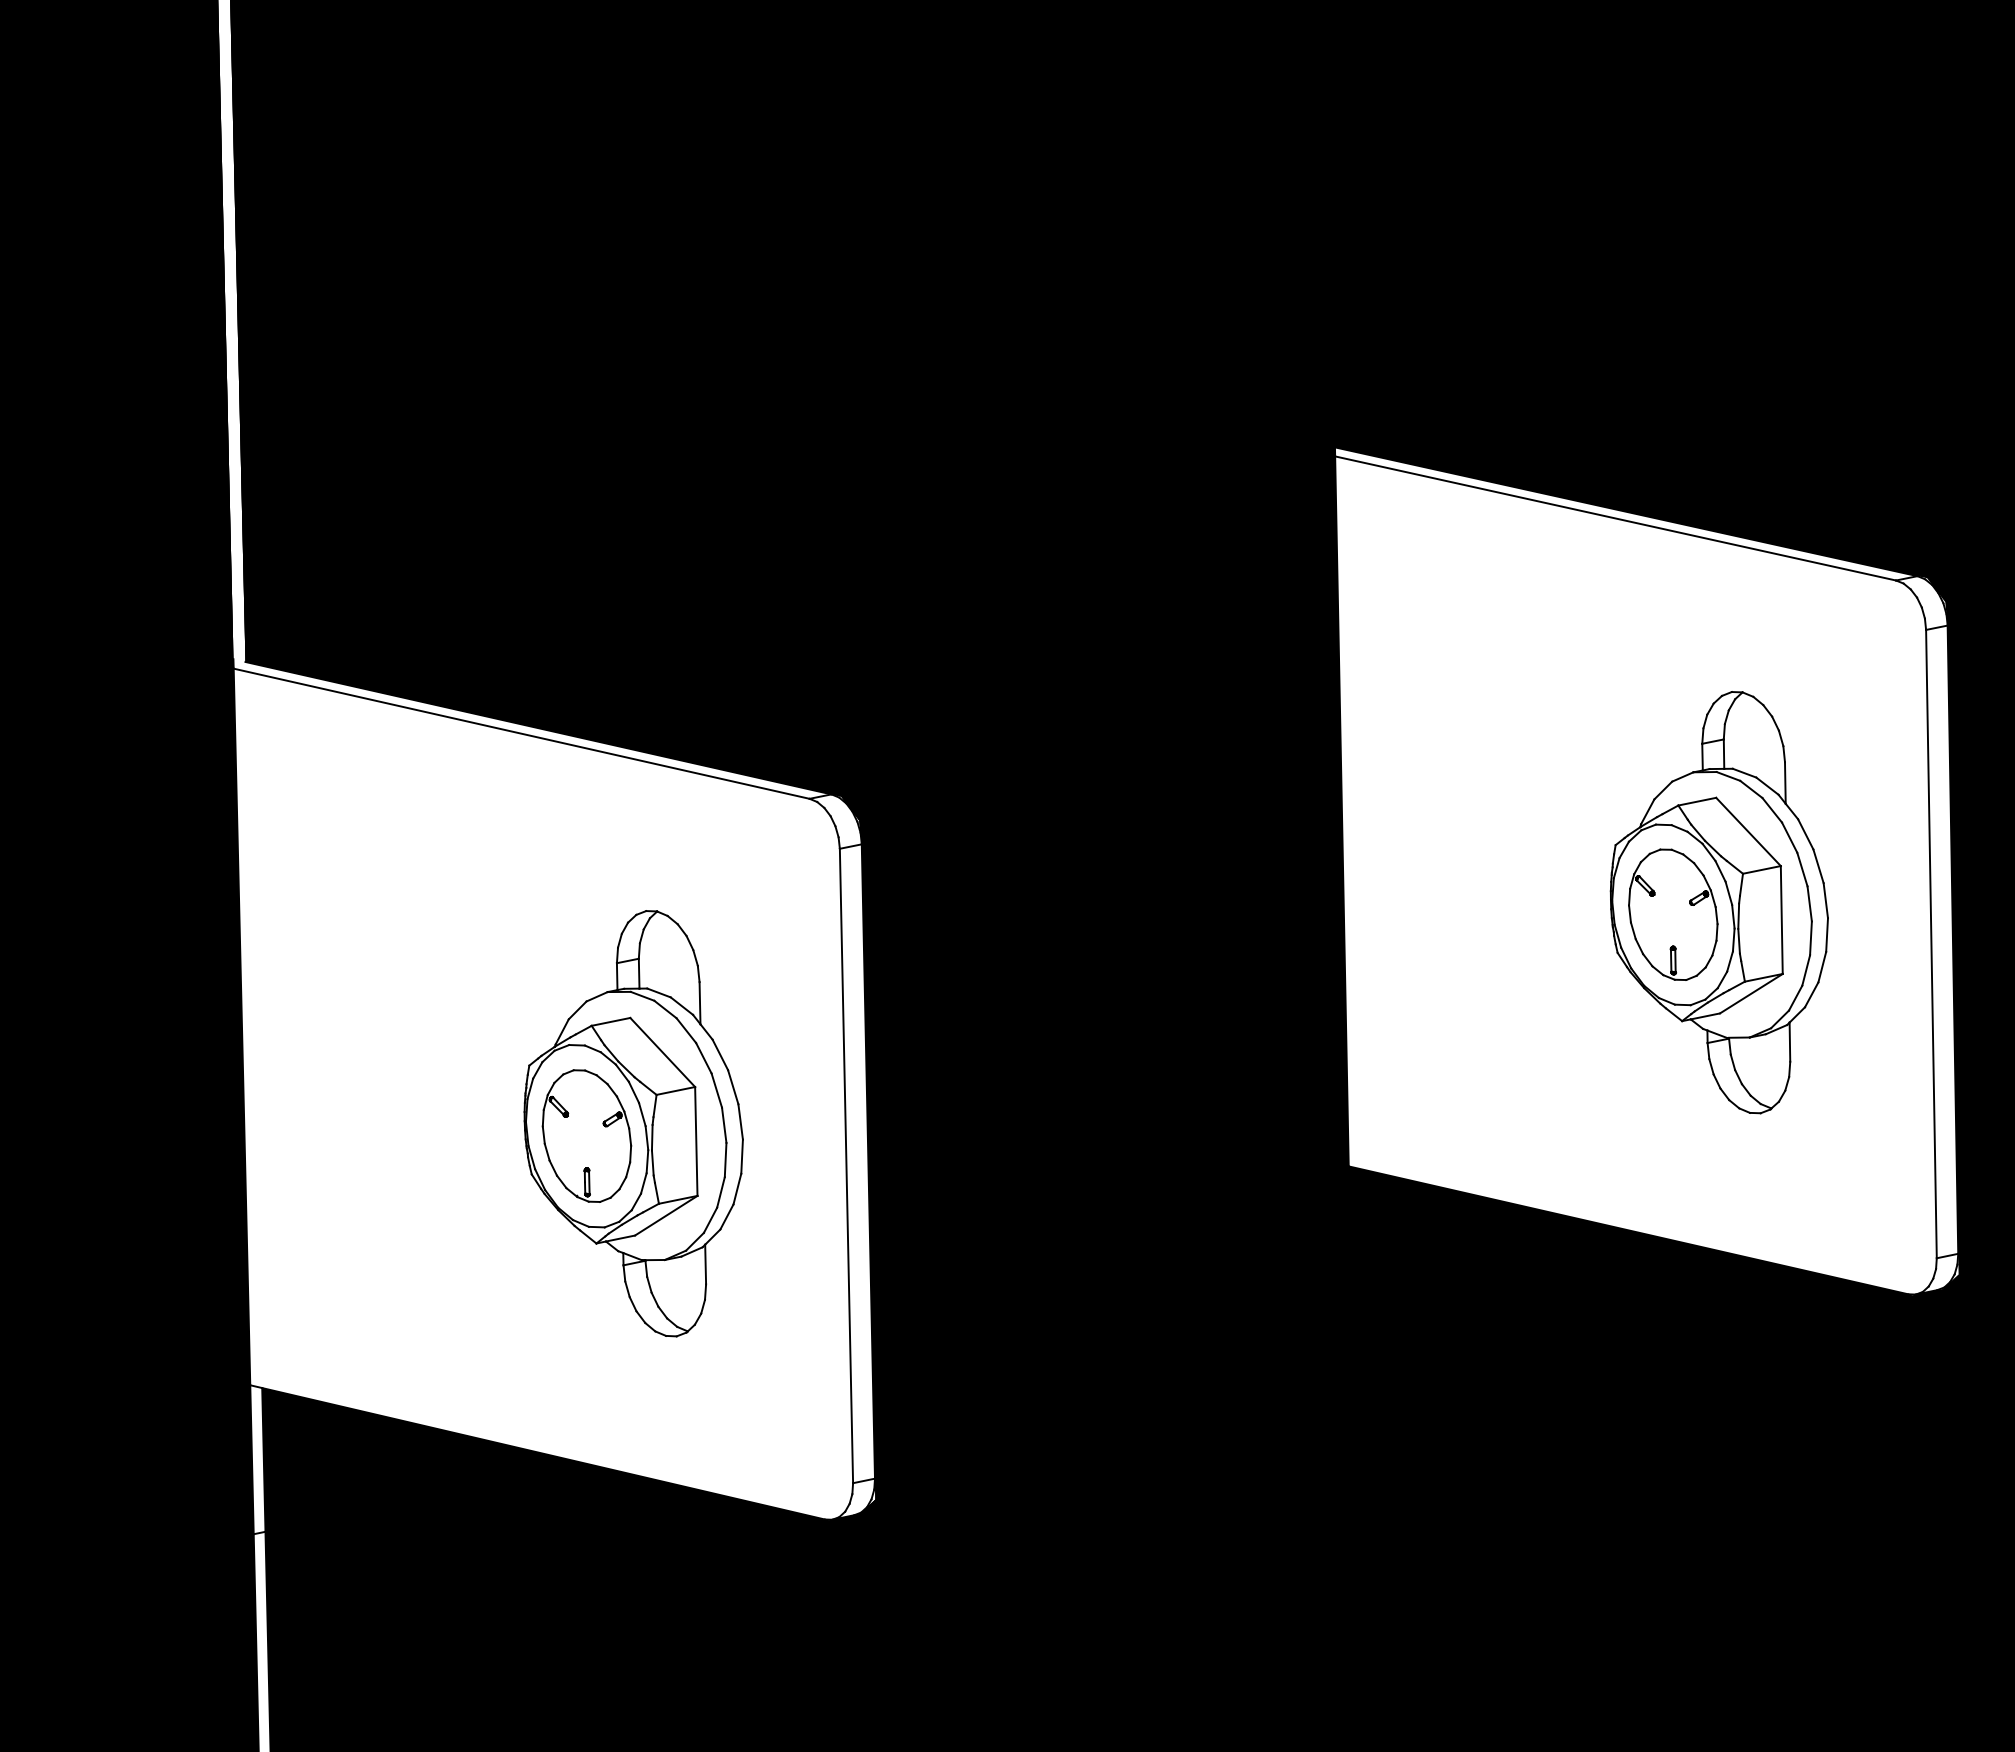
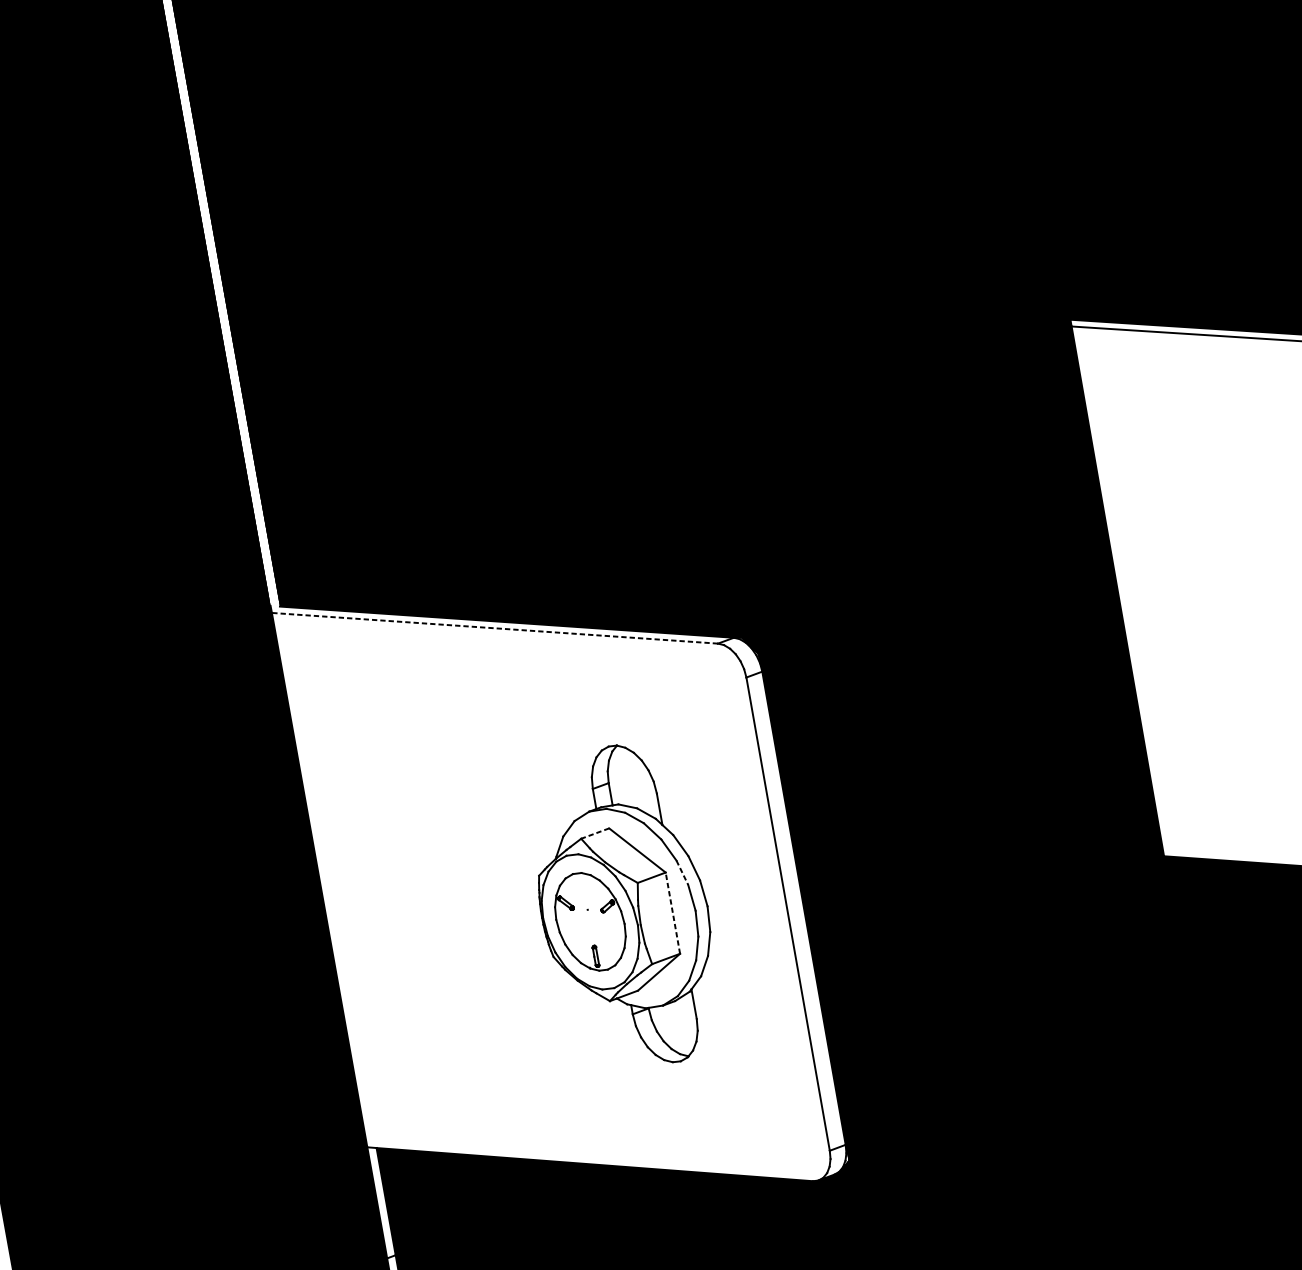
line: (521, 733) -> (494, 628), solid -> dashed
line: (611, 1021) -> (595, 833), solid -> dashed
line: (716, 1090) -> (682, 872), solid -> dashed
line: (696, 1140) -> (672, 912), solid -> dashed

